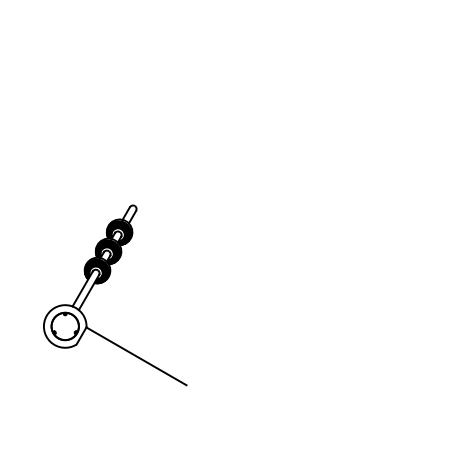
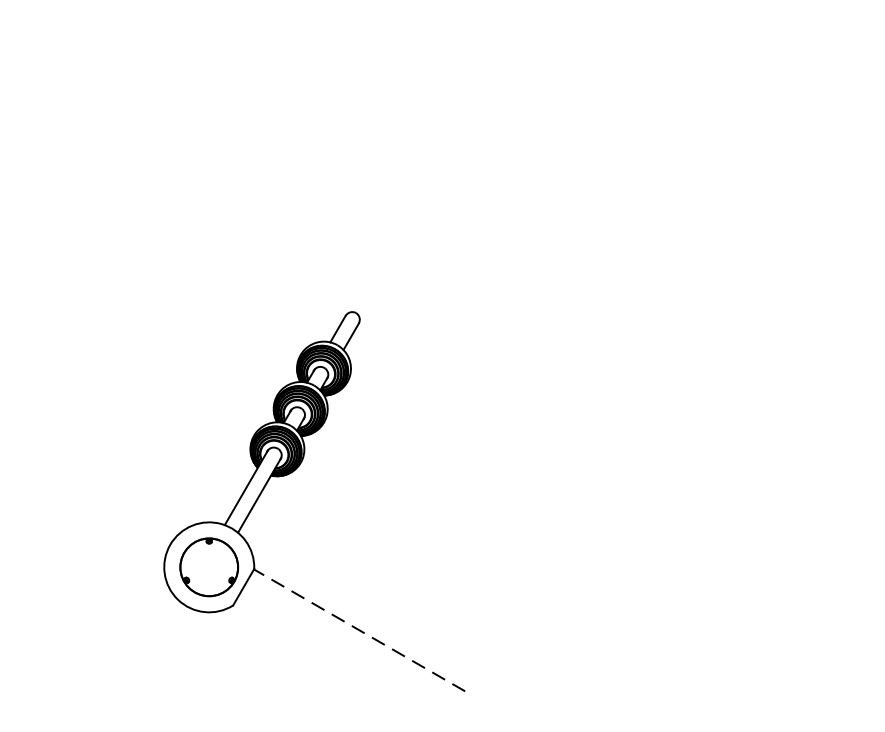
line: (136, 356) -> (359, 630), solid -> dashed

